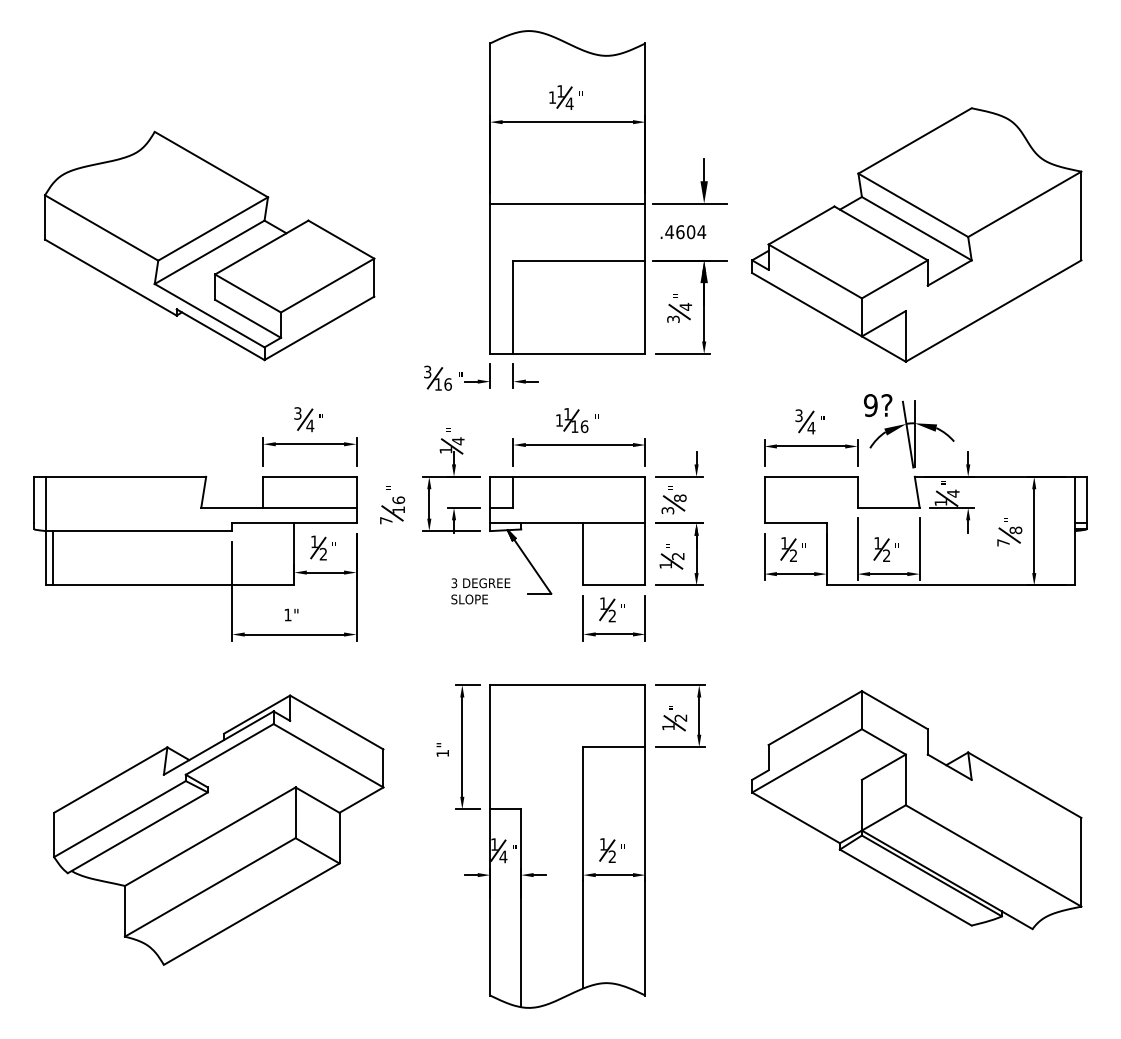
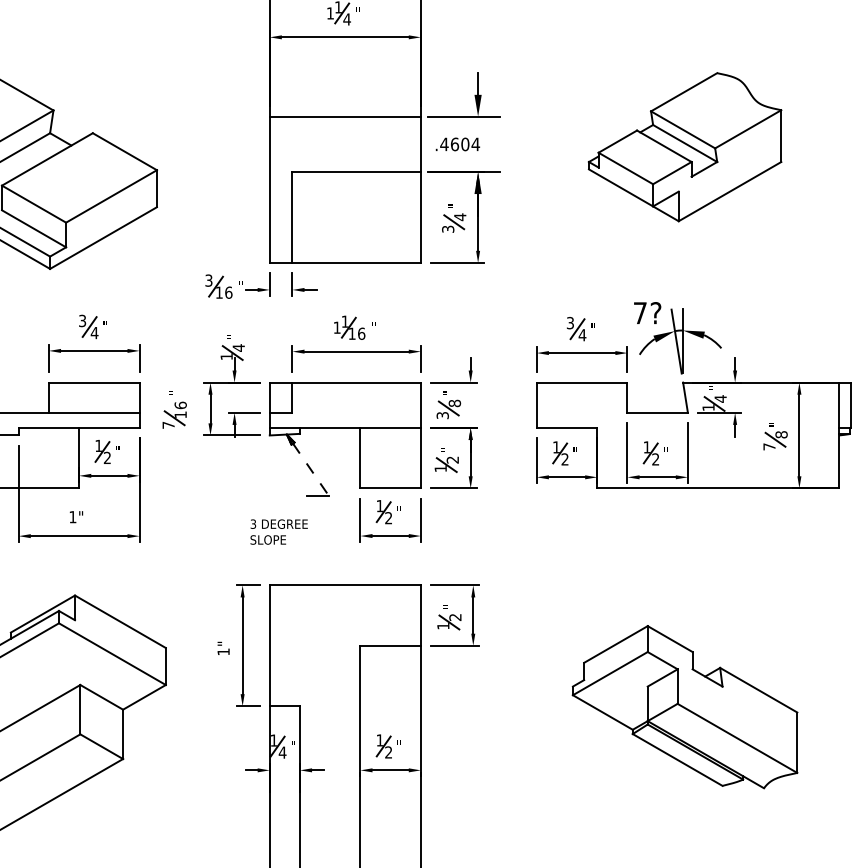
part: (916, 234) -> (684, 146), size x0.6
text: (870, 405) -> (640, 313), 9? -> 7?
line: (532, 566) -> (310, 469), solid -> dashed
text: (480, 591) -> (278, 532), moved
part: (916, 810) -> (684, 707), size x0.7

